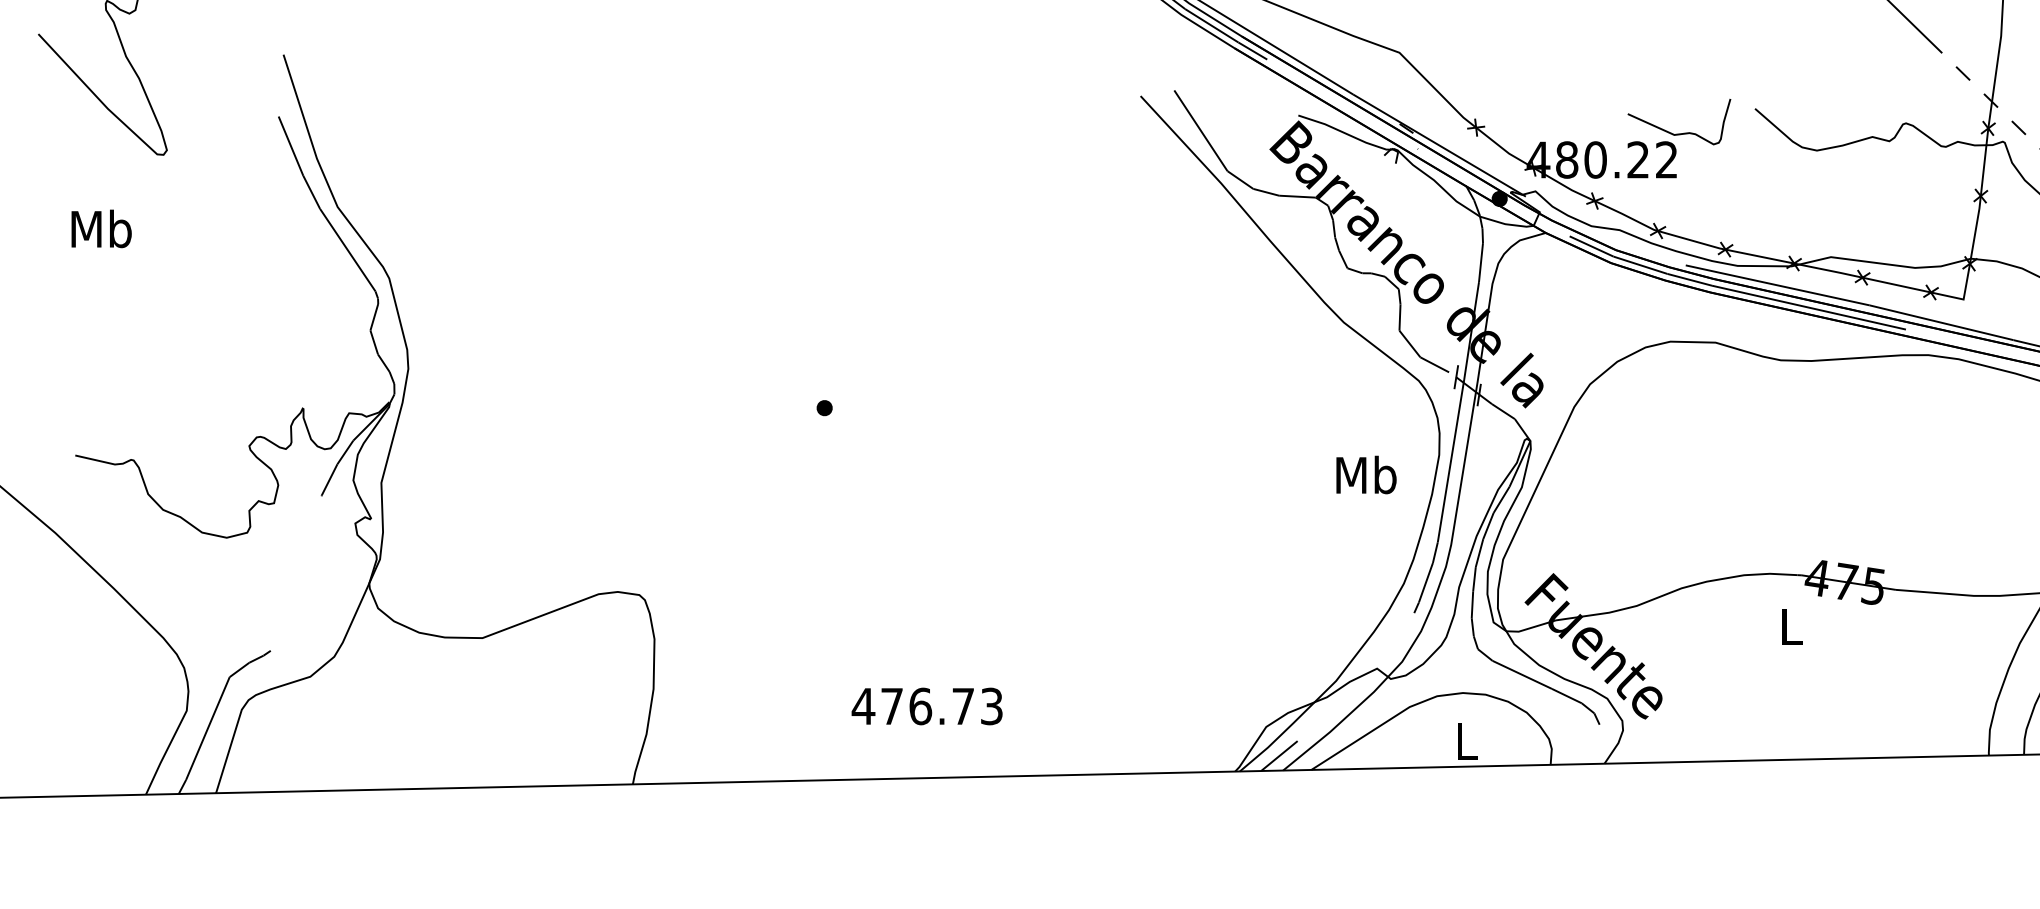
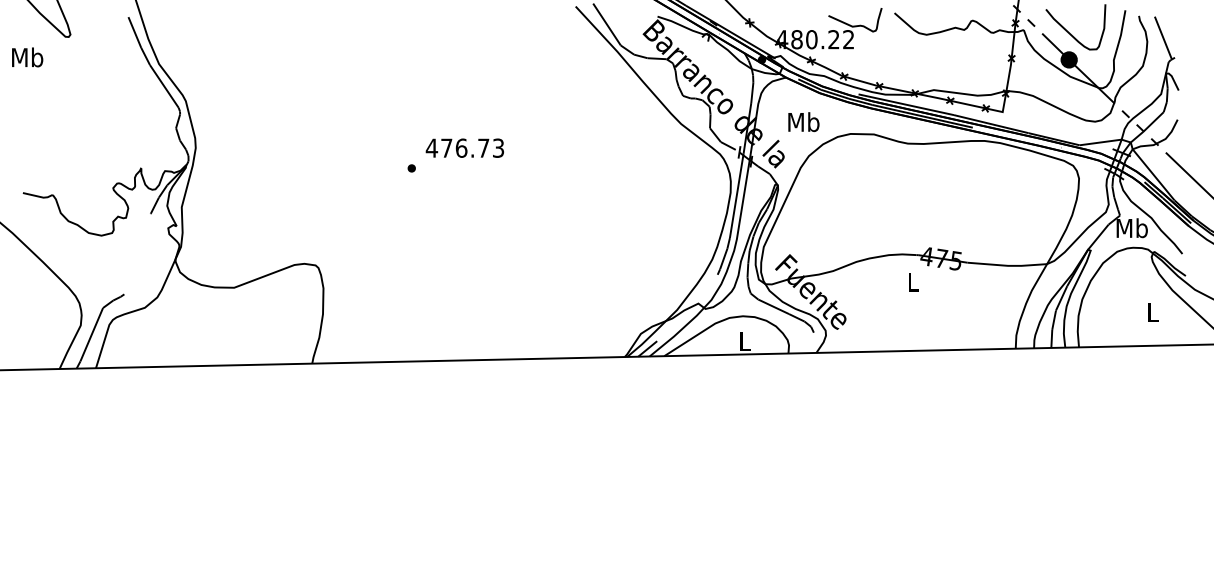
text: (101, 229) -> (27, 57), moved
text: (1365, 475) -> (803, 122), moved
text: (926, 705) -> (464, 147), moved

